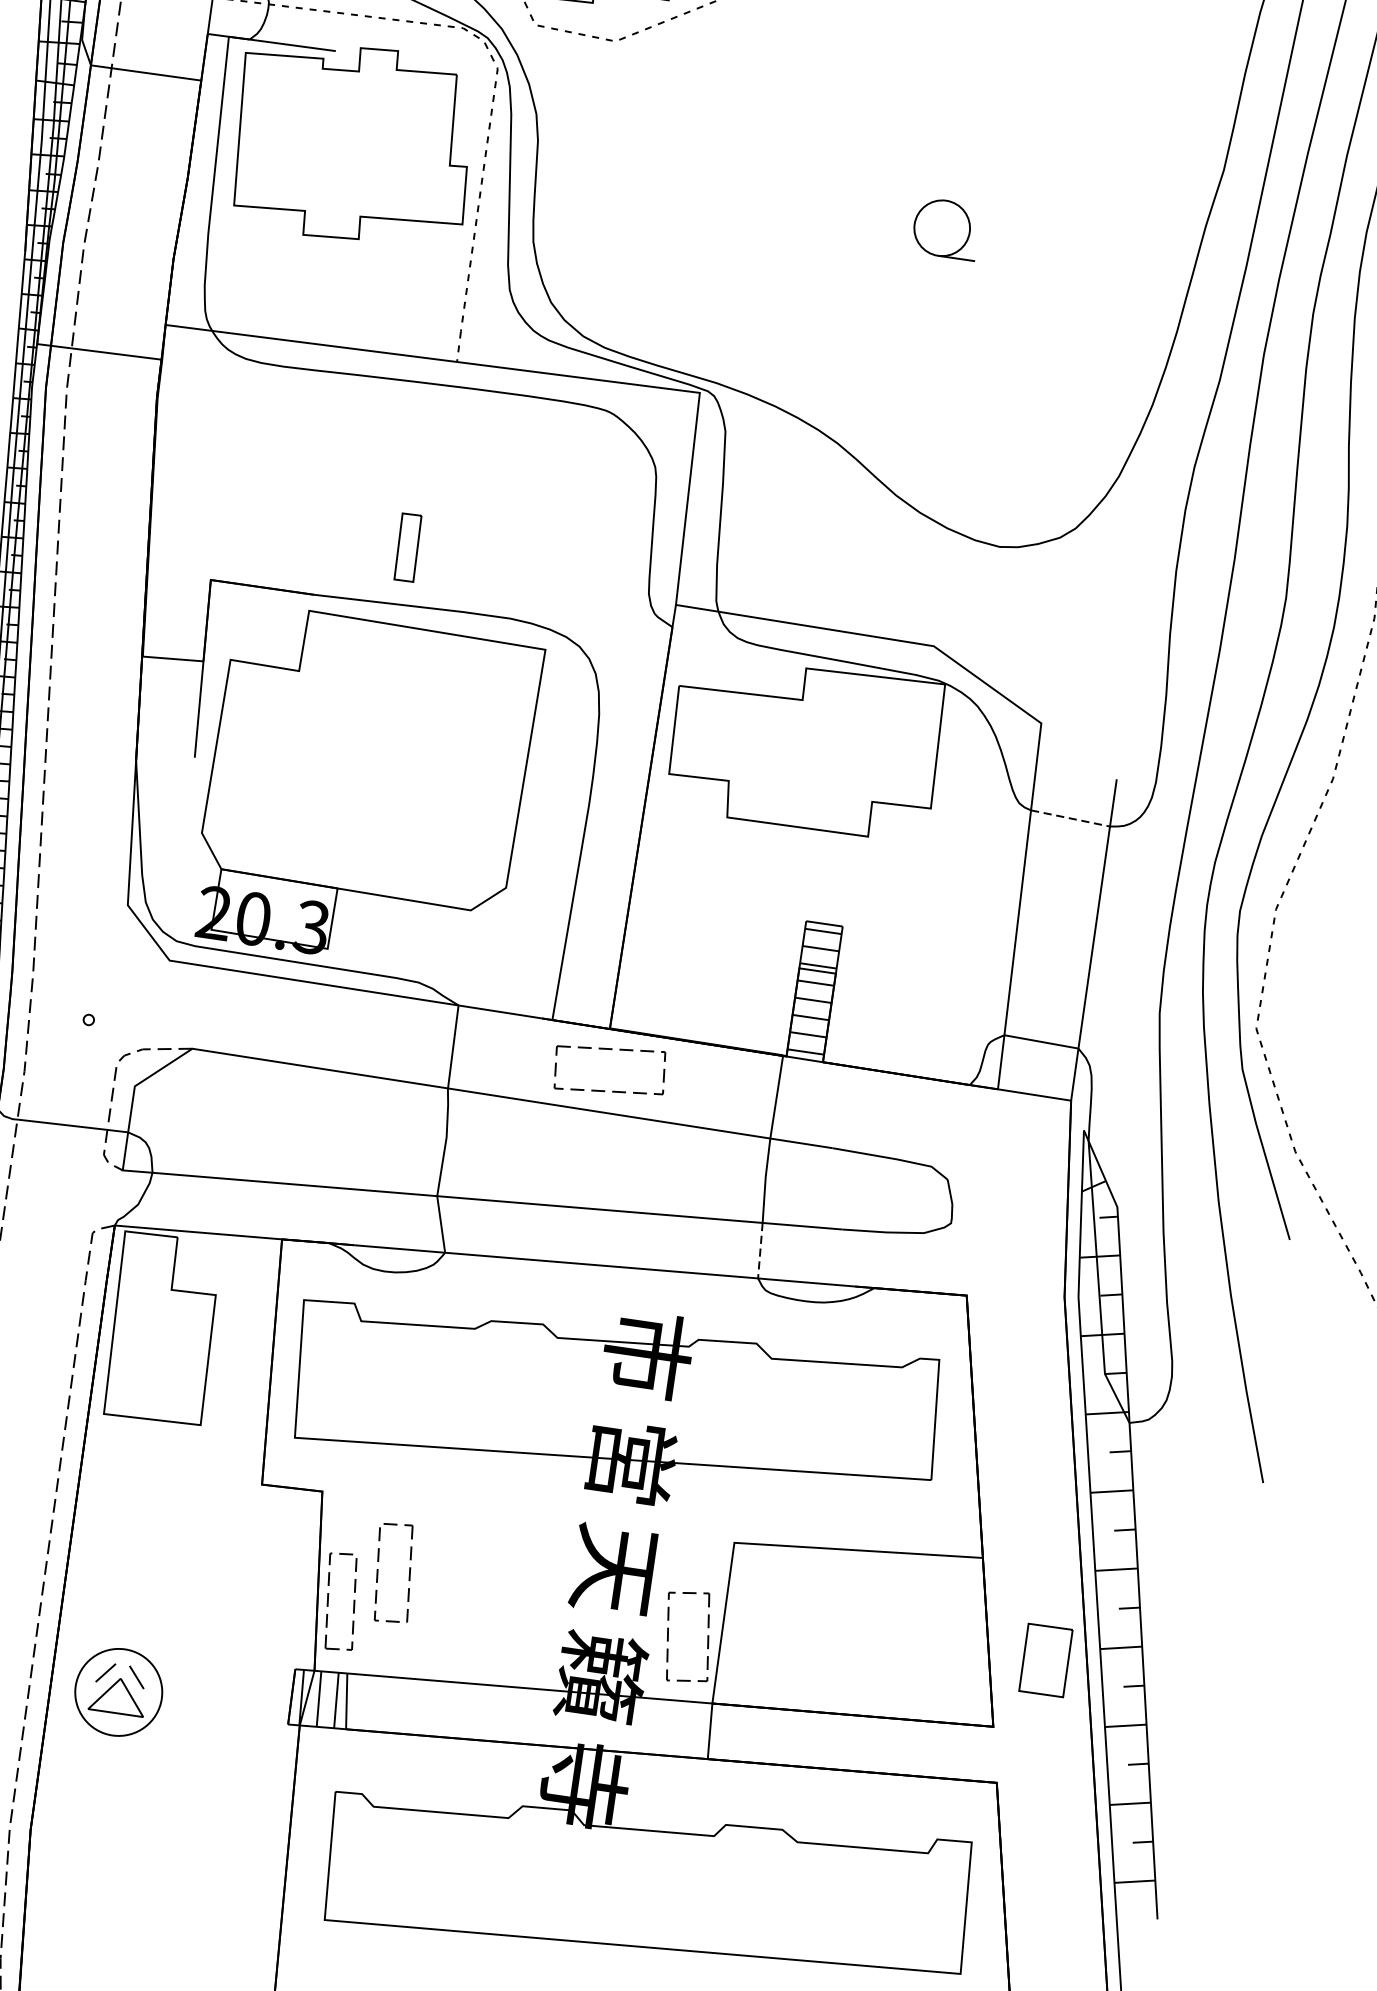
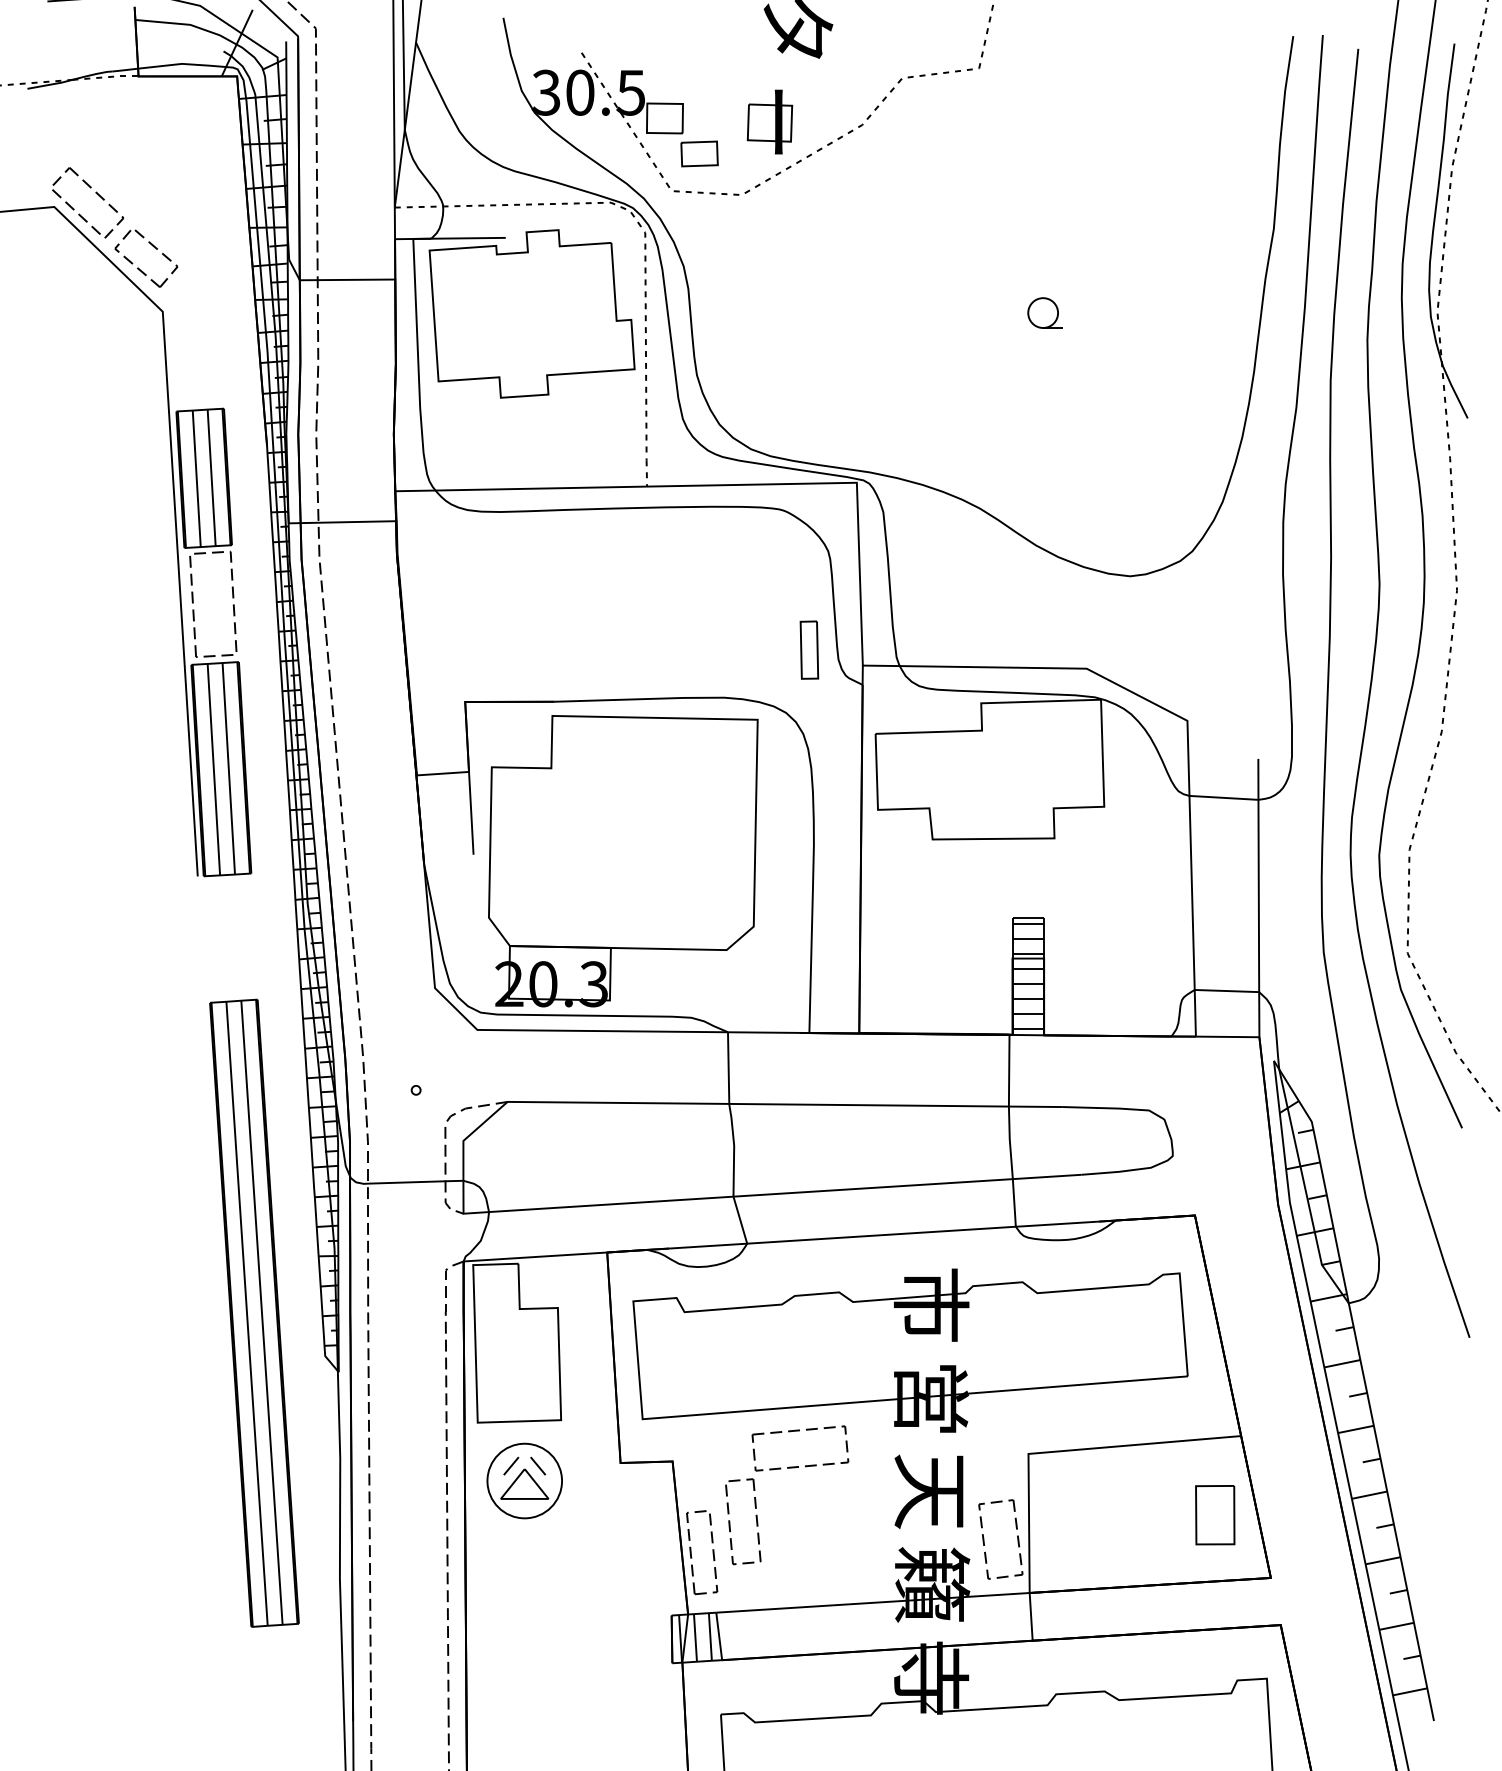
part: (945, 227) -> (1044, 312), size x0.62
part: (408, 546) -> (809, 649), moved
line: (1070, 817) -> (1223, 797), dashed -> solid
part: (611, 1050) -> (799, 1431), moved
line: (760, 1250) -> (1014, 1202), dashed -> solid
part: (1046, 1660) -> (1215, 1515), moved
part: (118, 1691) -> (524, 1480), moved

